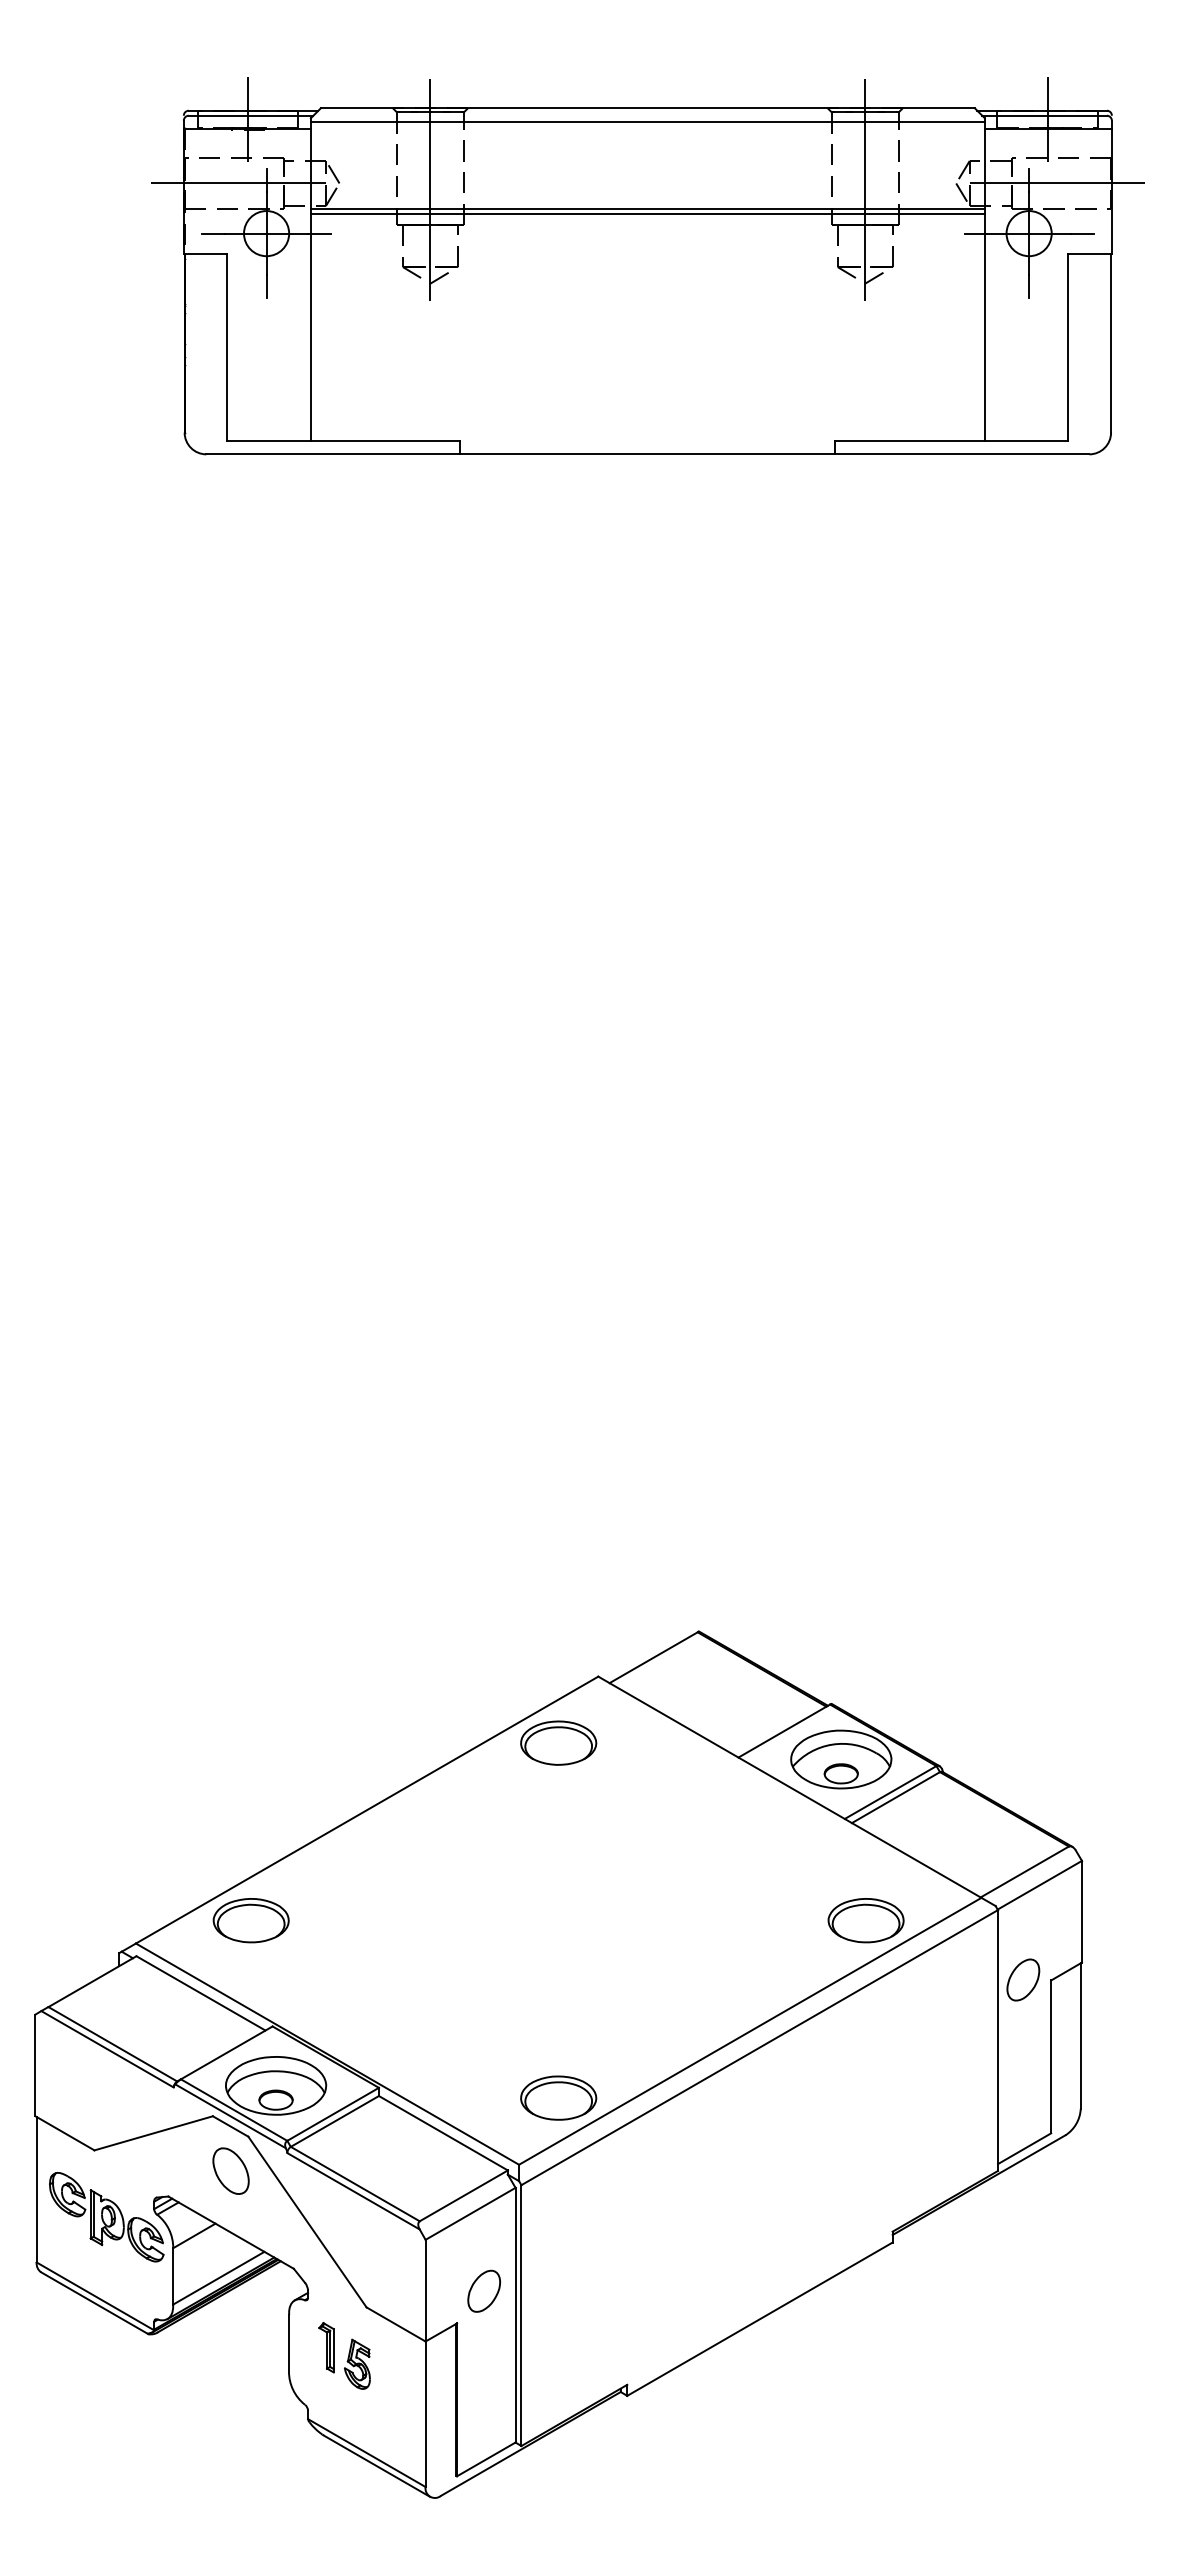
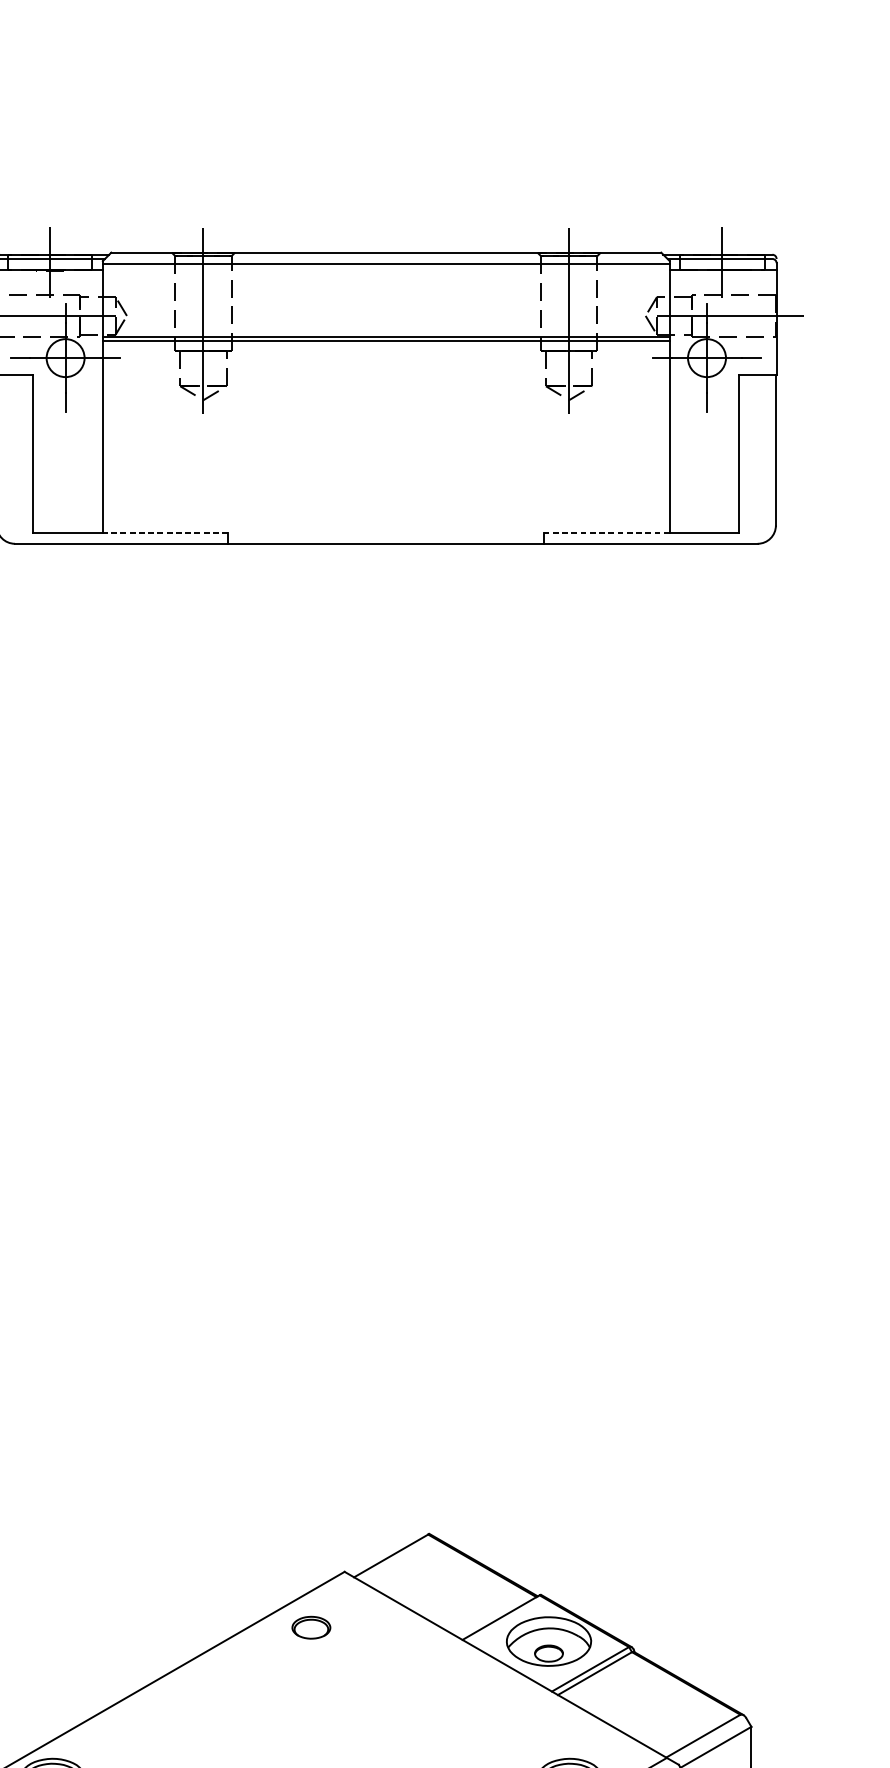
line: (384, 440) -> (164, 532), solid -> dashed
line: (909, 440) -> (606, 532), solid -> dashed
part: (558, 1742) -> (311, 1627), size x0.6

